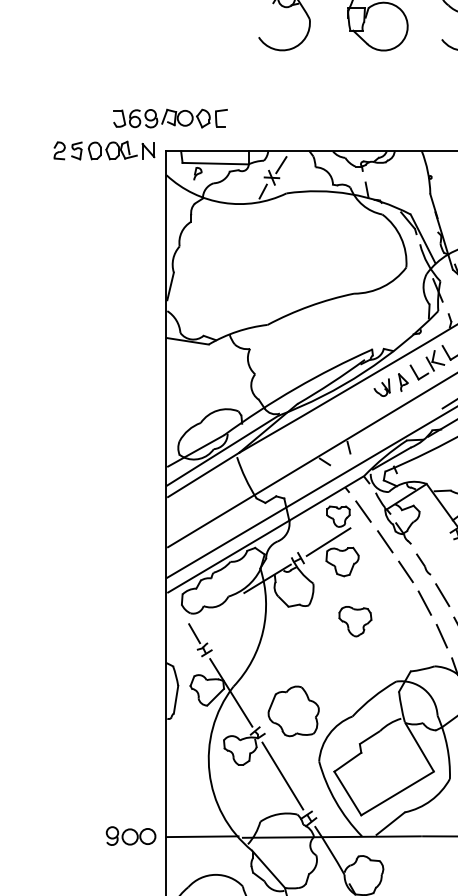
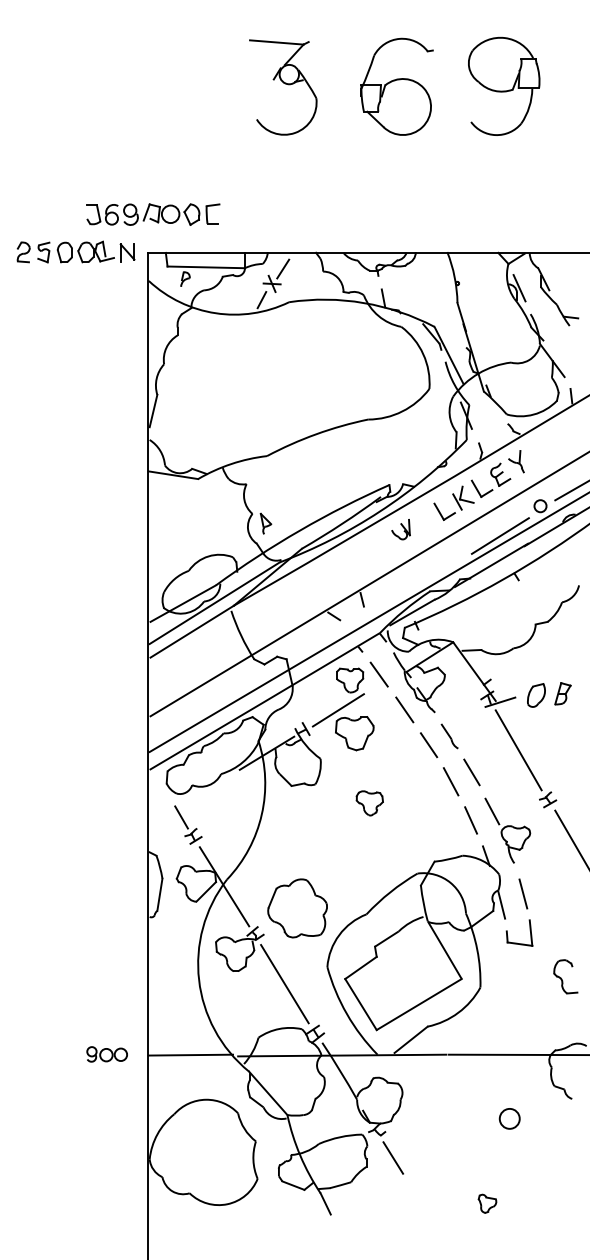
part: (402, 382) -> (265, 523), moved
part: (355, 621) -> (369, 803), size x0.7
part: (130, 836) -> (106, 1054), size x0.7

